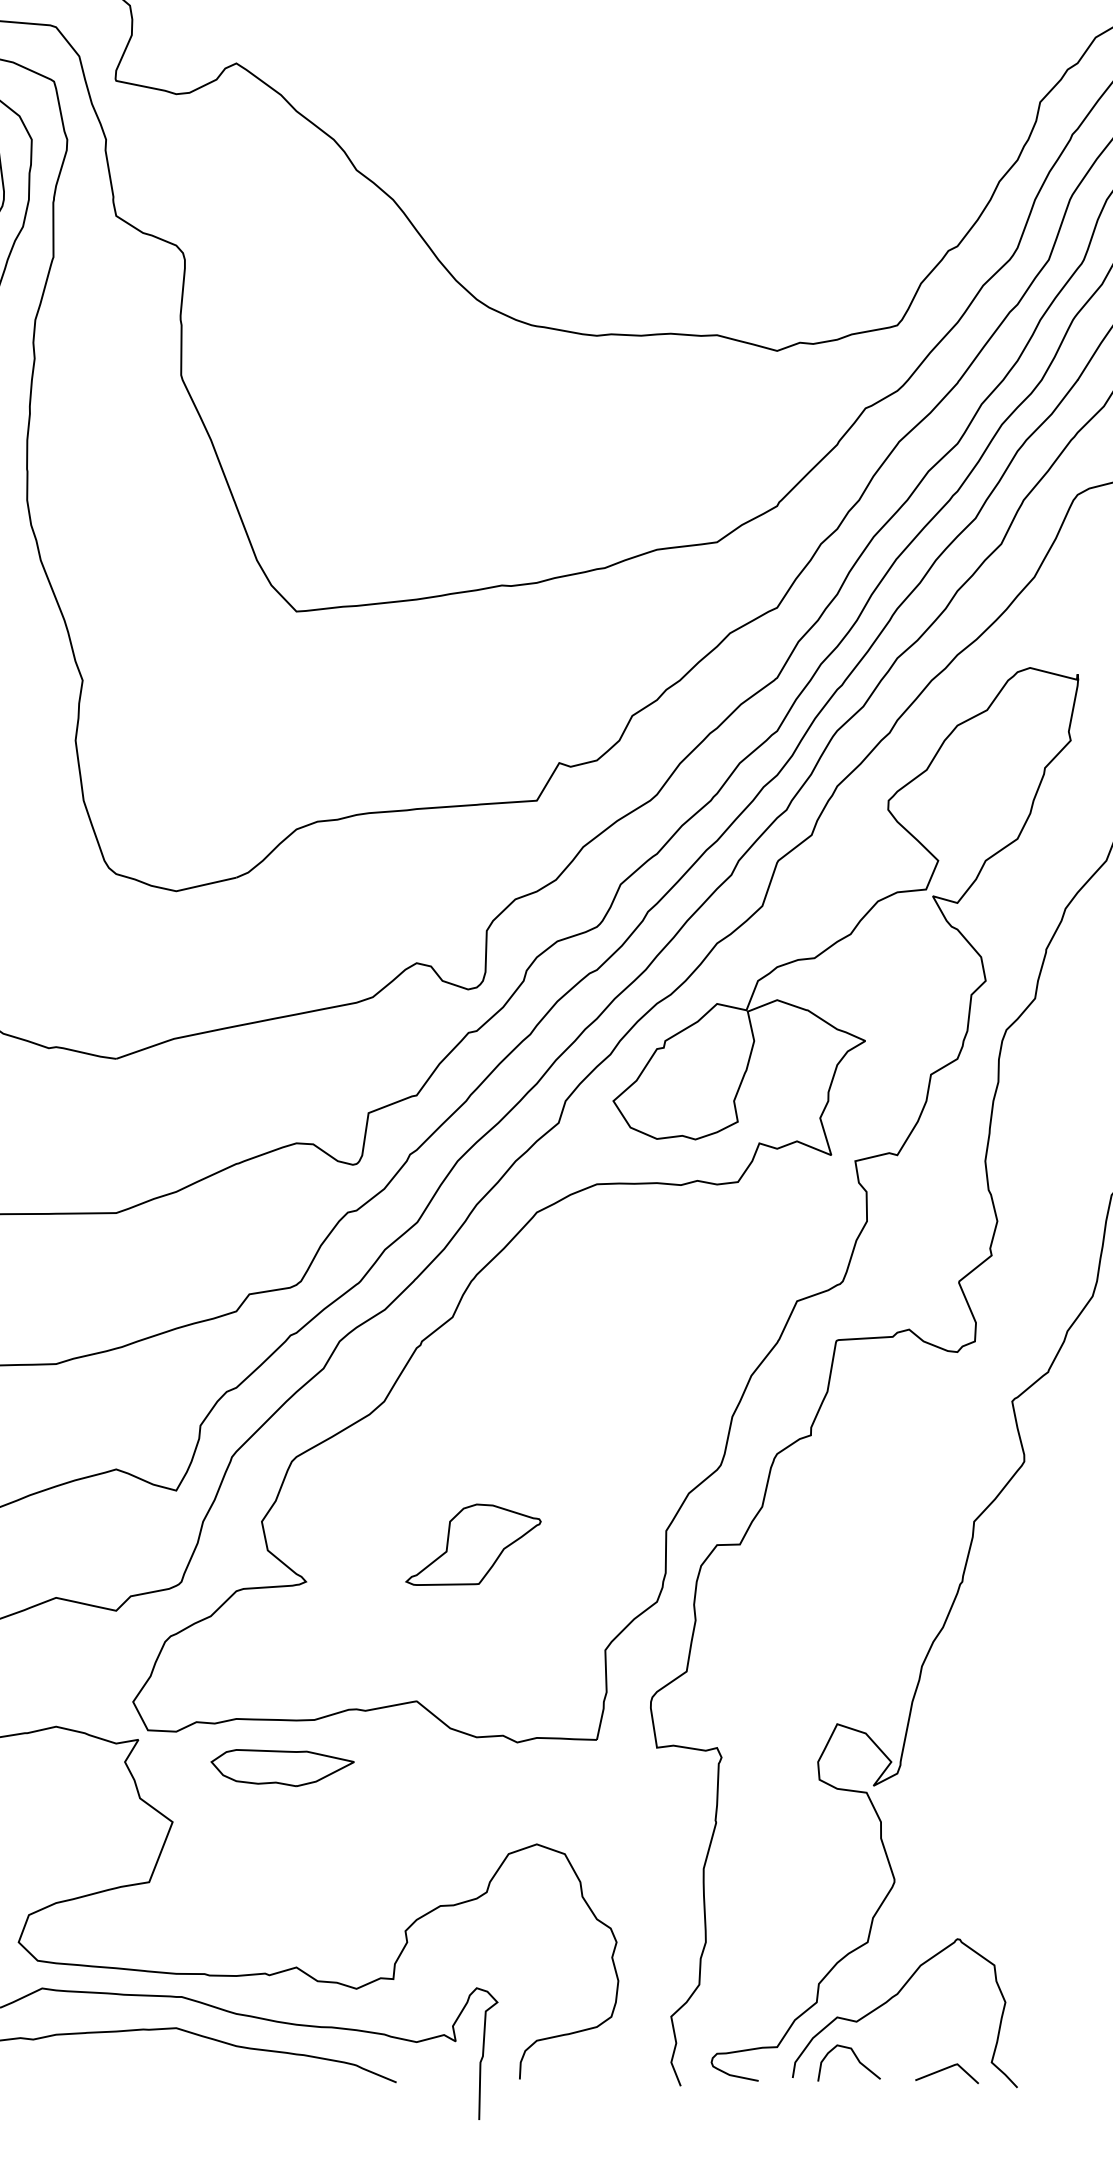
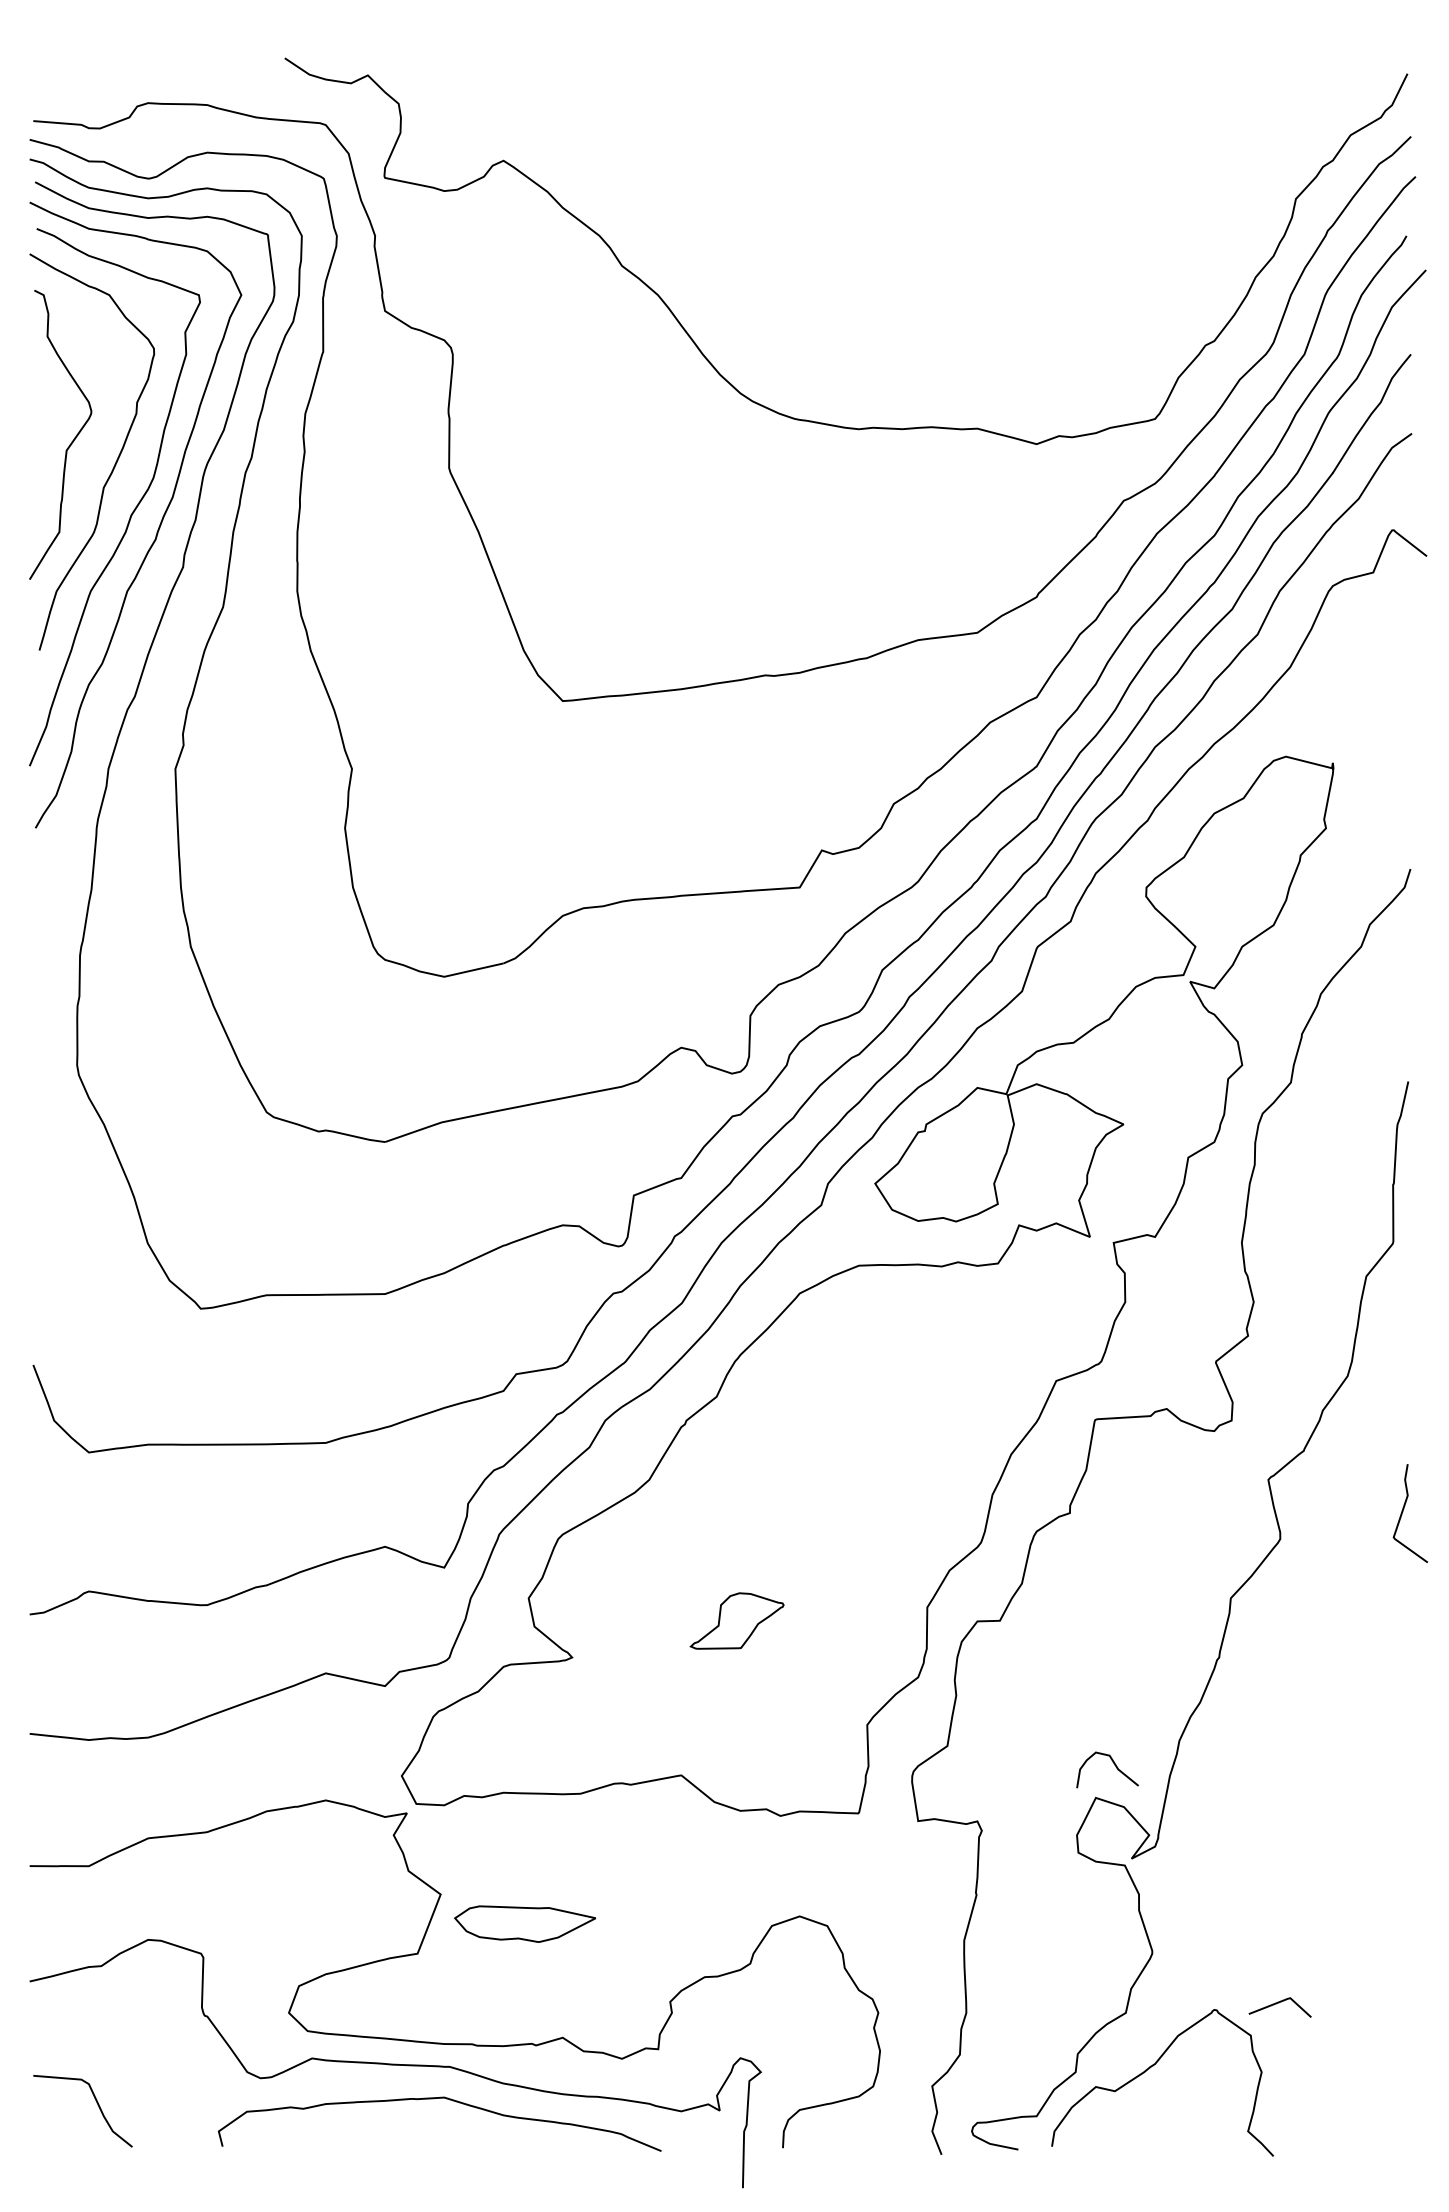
part: (472, 1544) -> (736, 1620), size x0.7
part: (283, 1767) -> (525, 1923), moved
curve: (856, 2058) -> (1114, 1765), moved
line: (946, 2069) -> (1279, 2003), moved

